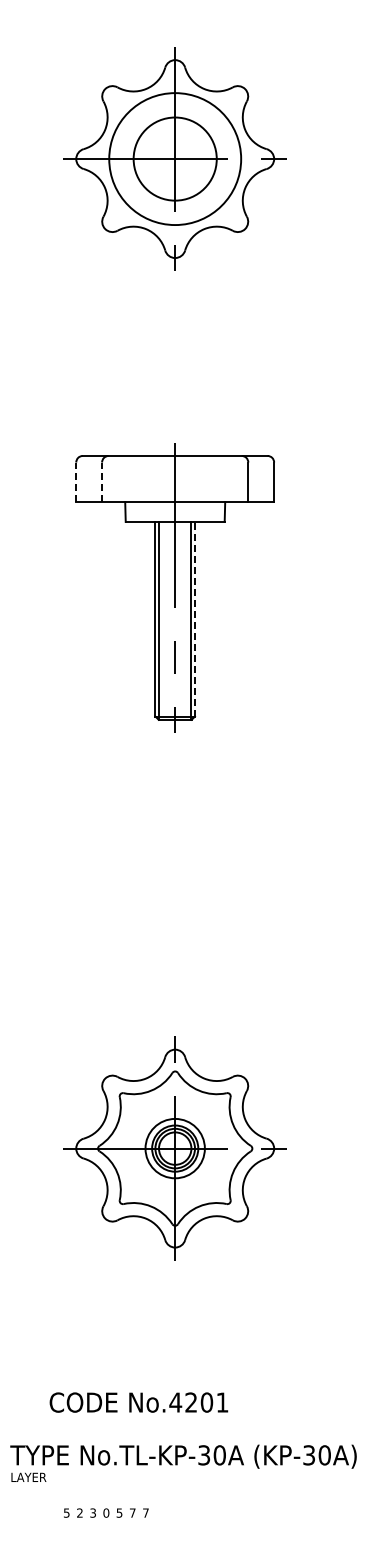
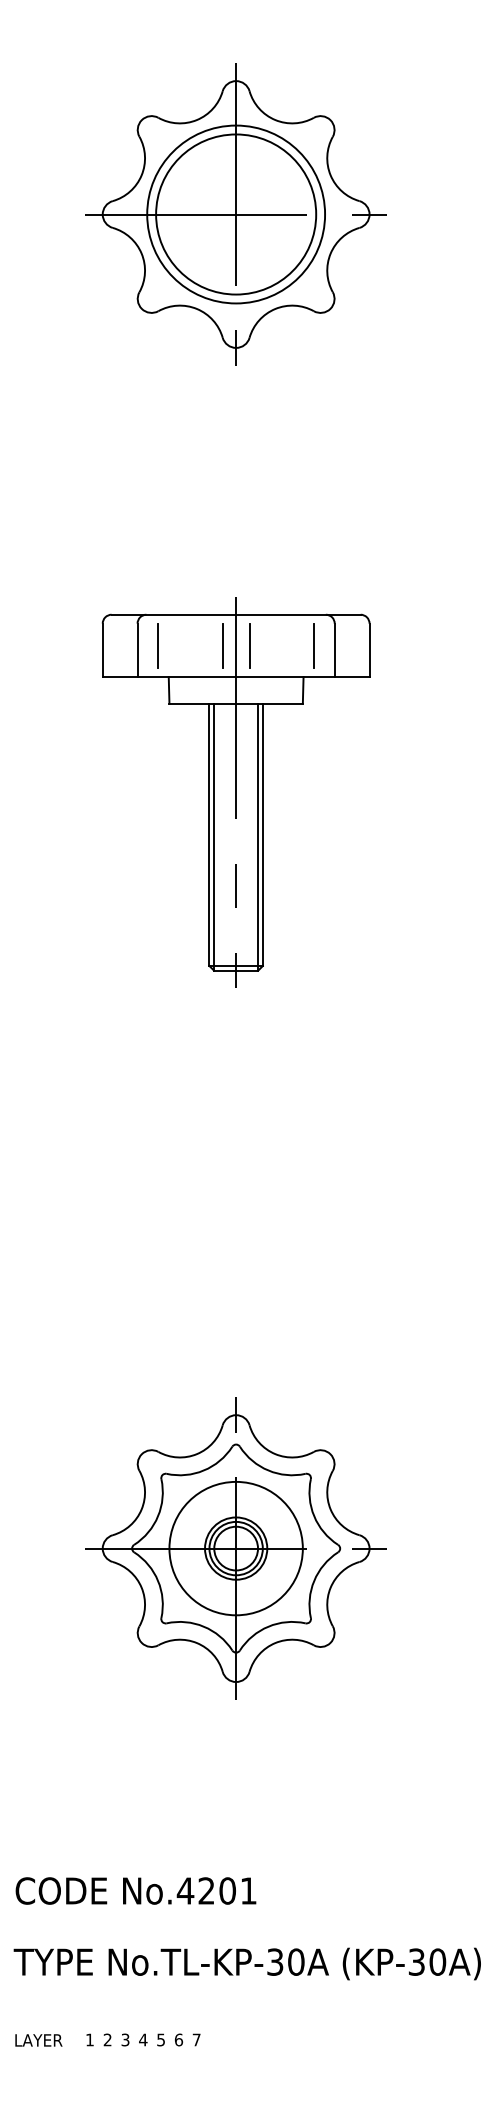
circle: (174, 158) -> (235, 213), size x1.43
line: (117, 478) -> (158, 645), added
line: (165, 478) -> (223, 645), added
line: (185, 478) -> (250, 645), added
line: (232, 478) -> (313, 645), added
line: (76, 482) -> (103, 650), dashed -> solid
line: (102, 482) -> (138, 650), dashed -> solid
line: (195, 618) -> (263, 833), dashed -> solid
circle: (174, 1148) -> (235, 1548), size x1.67
text: (138, 1402) -> (135, 1890), moved
text: (28, 1476) -> (38, 2039), moved
text: (66, 1512) -> (89, 2039), 5 -> 1
text: (106, 1512) -> (143, 2039), 0 -> 4
text: (132, 1512) -> (178, 2039), 7 -> 6

